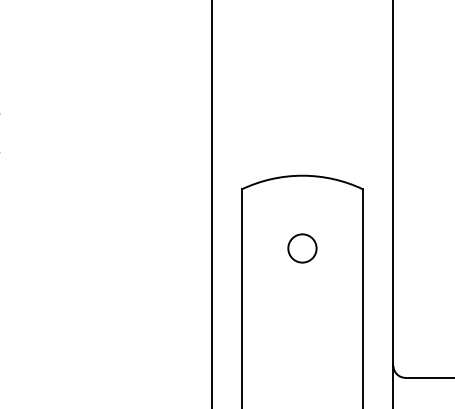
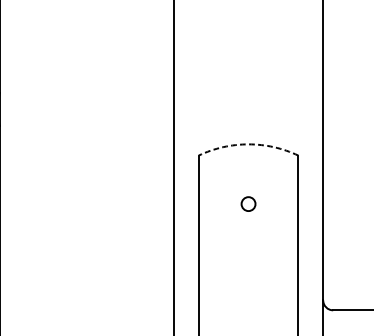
arc: (302, 175) -> (248, 144), solid -> dashed
circle: (302, 248) -> (248, 204), size x0.6

